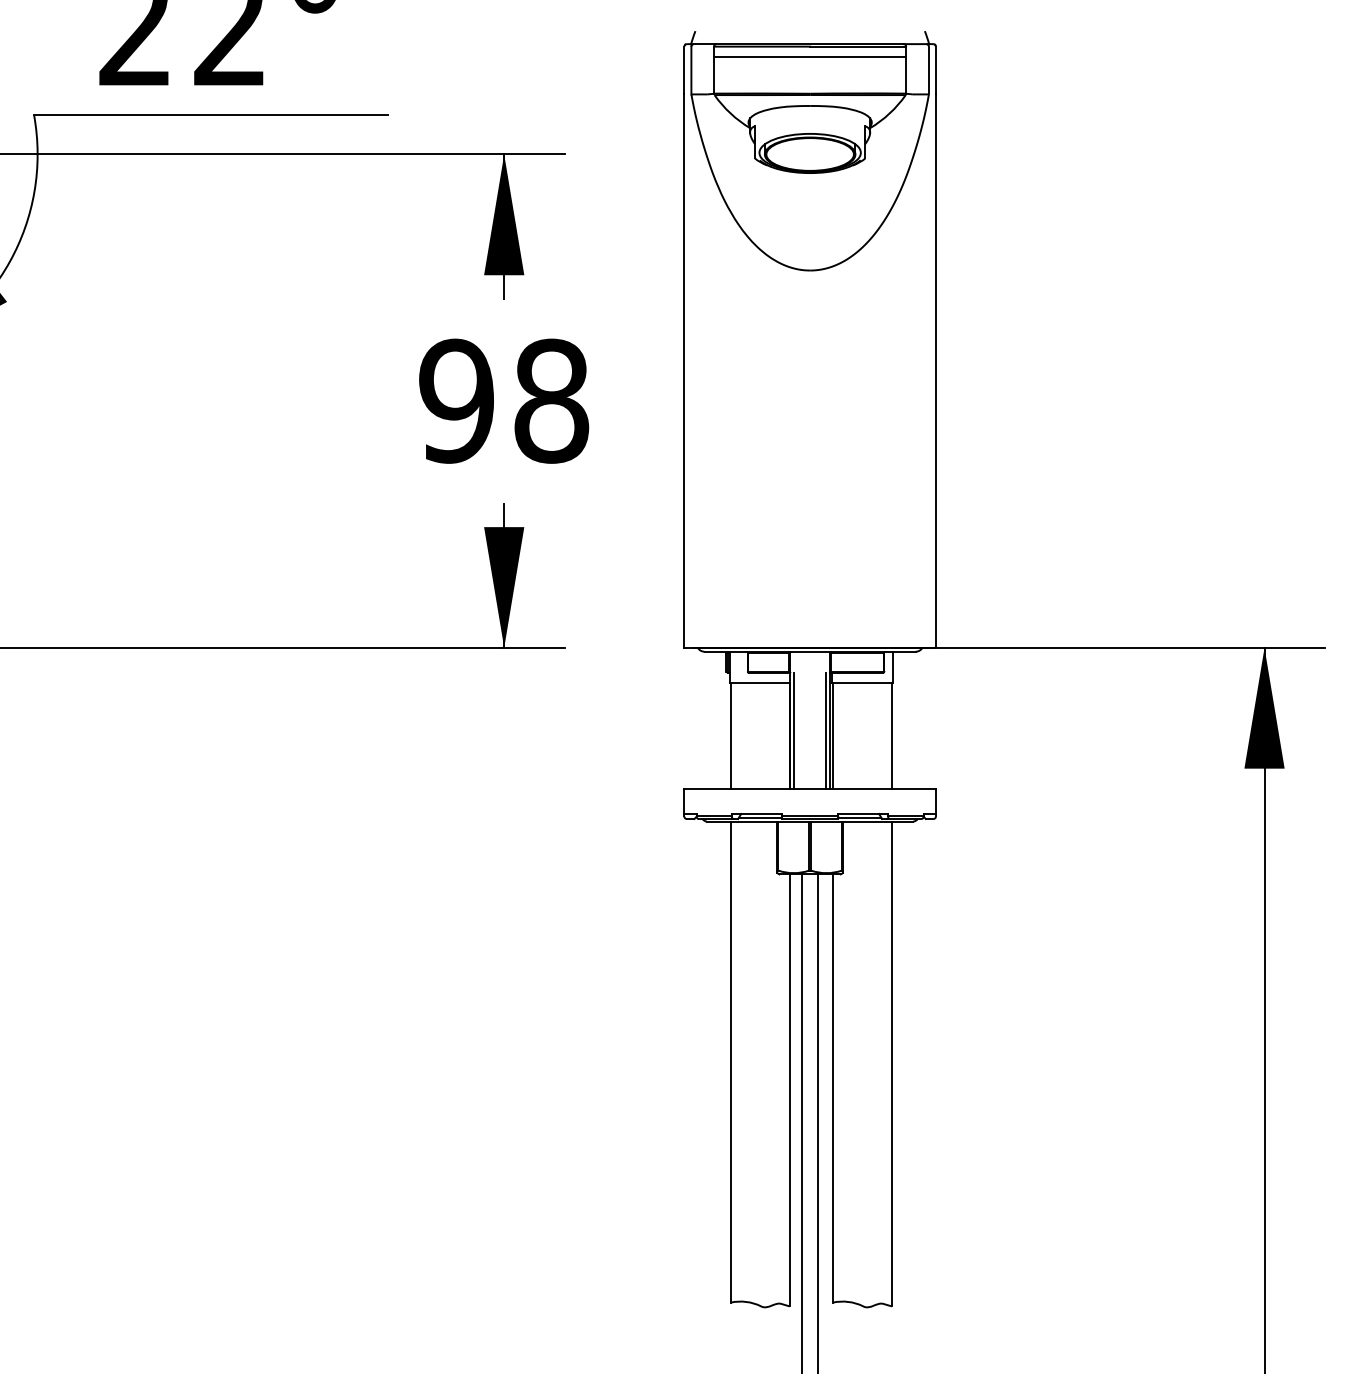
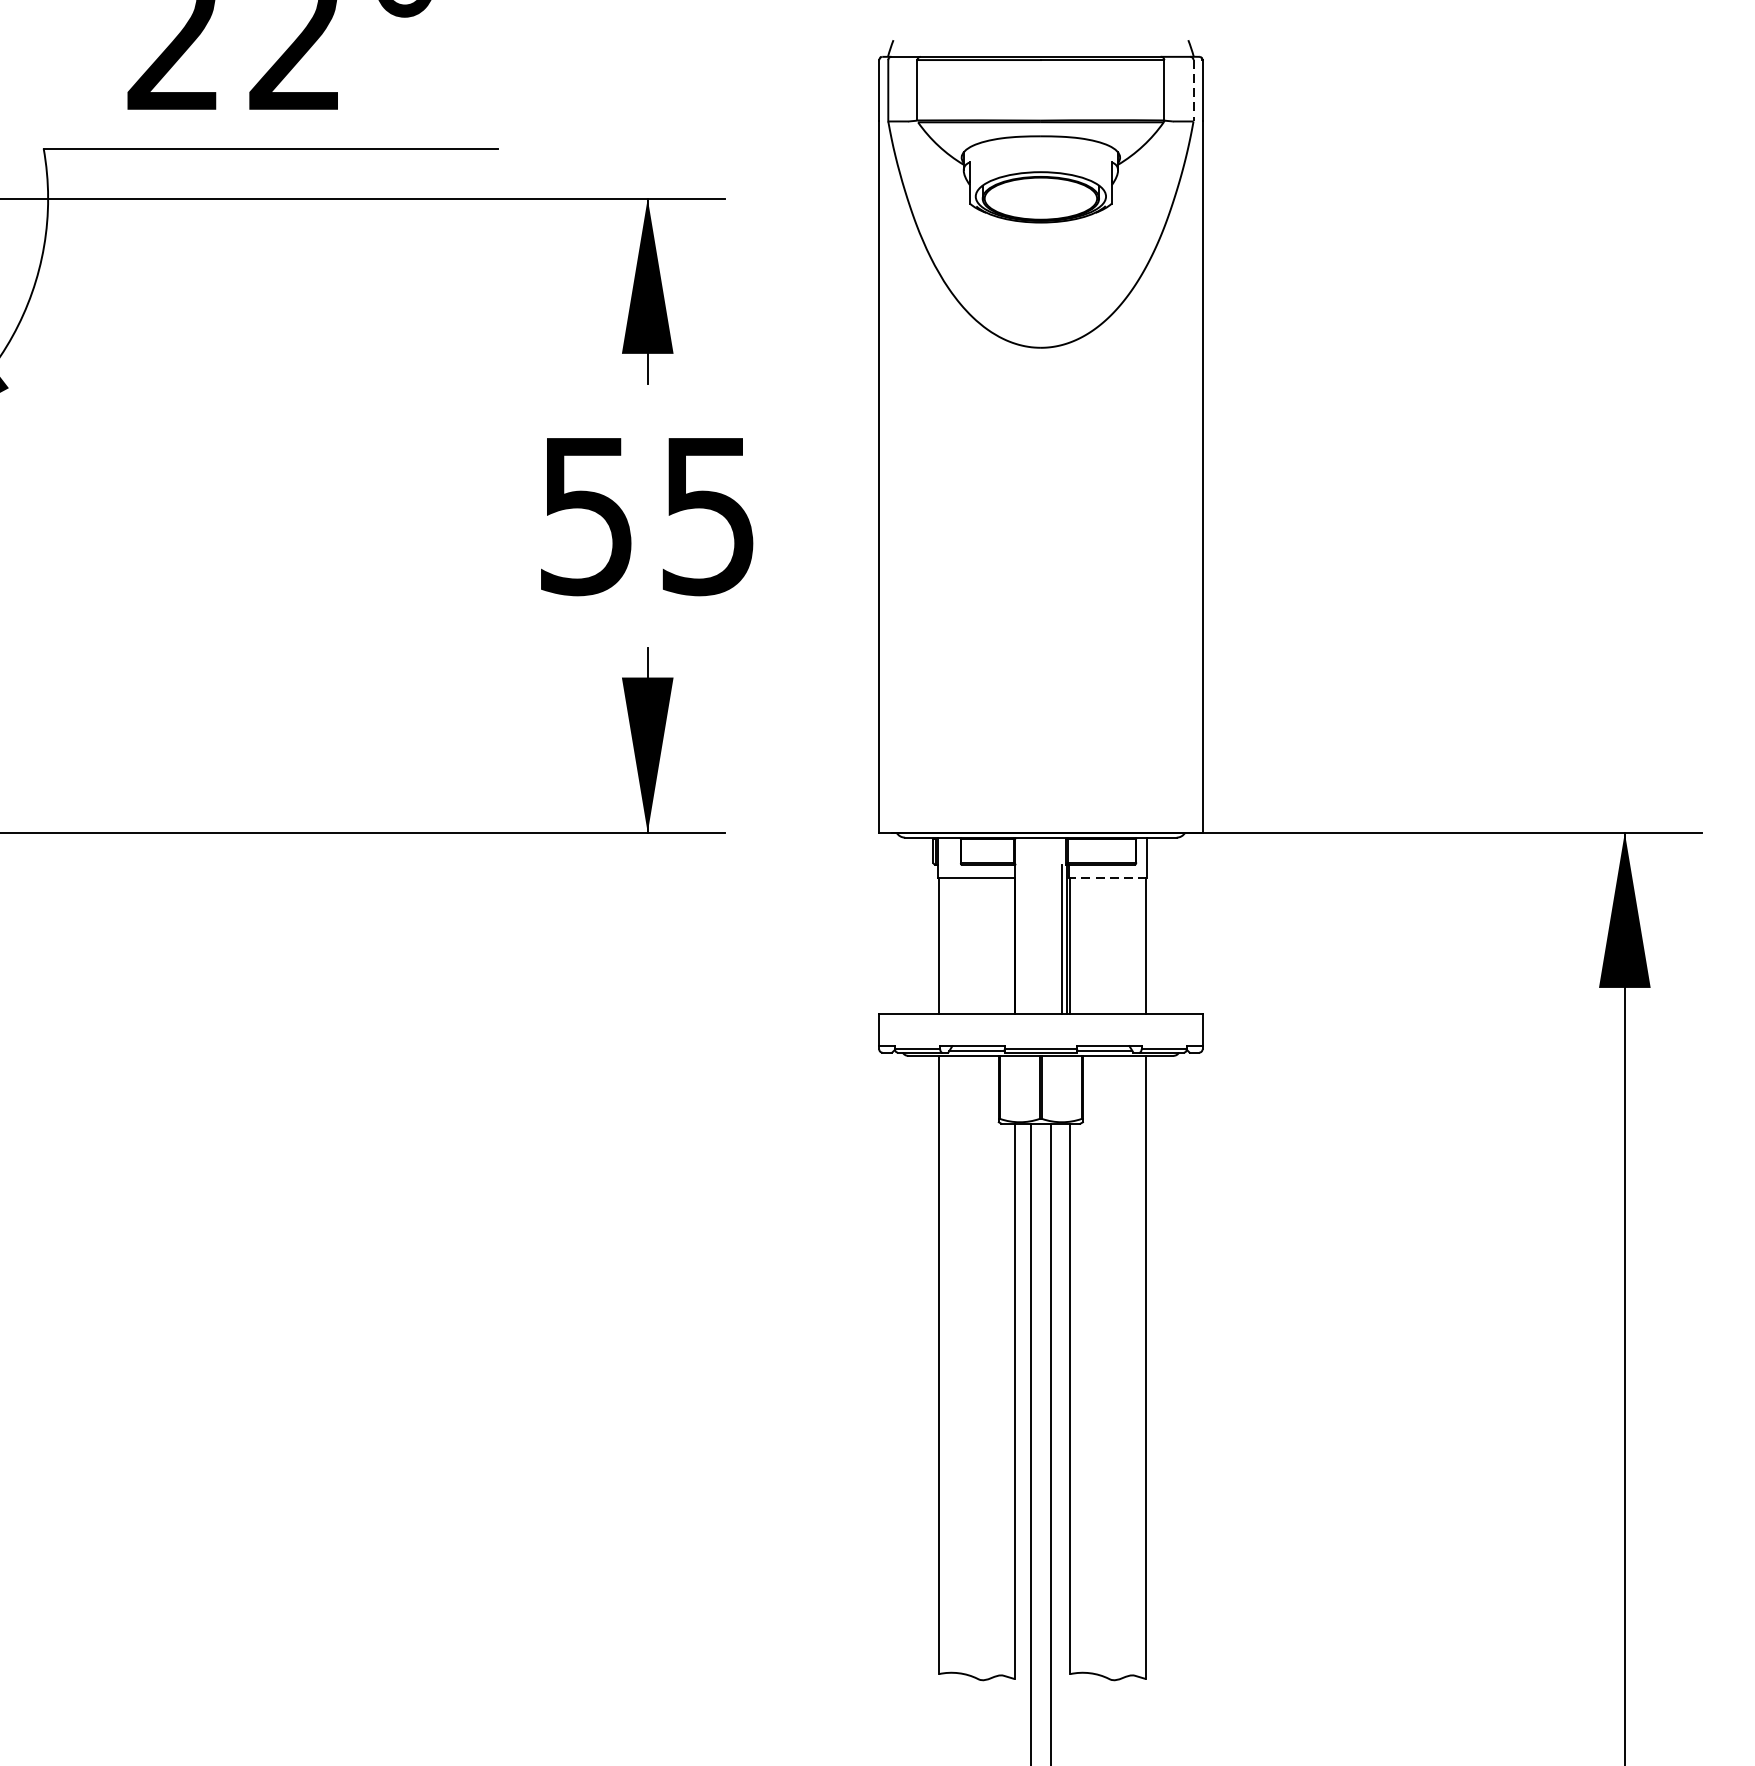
line: (810, 57) -> (1041, 74), removed
line: (928, 70) -> (1192, 90), solid -> dashed
text: (504, 400) -> (648, 514), 98 -> 55
line: (861, 683) -> (1106, 878), solid -> dashed
line: (793, 730) -> (1019, 938), removed

